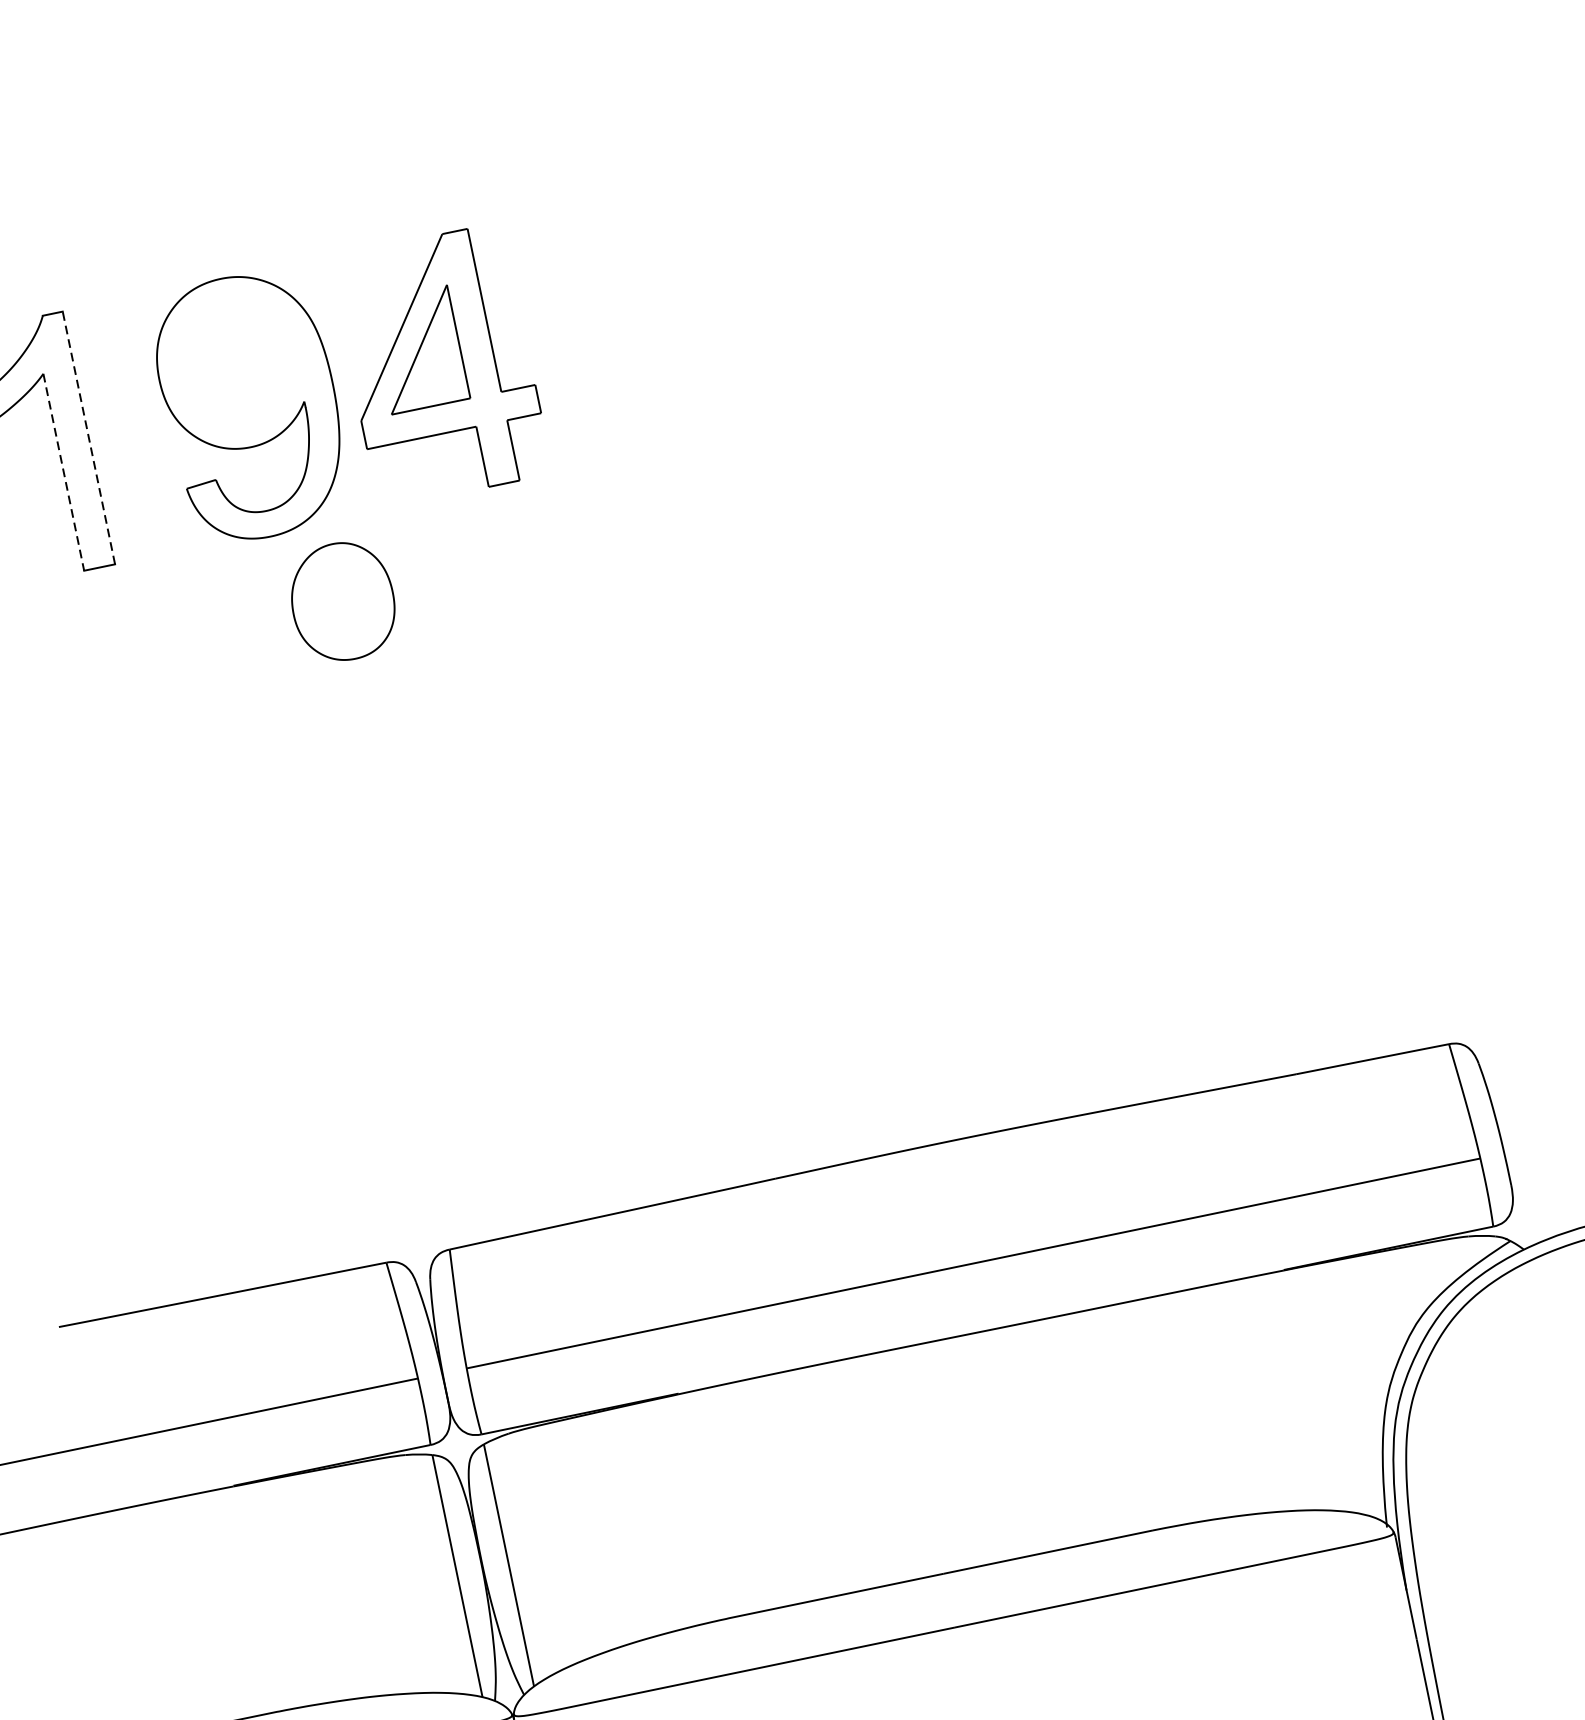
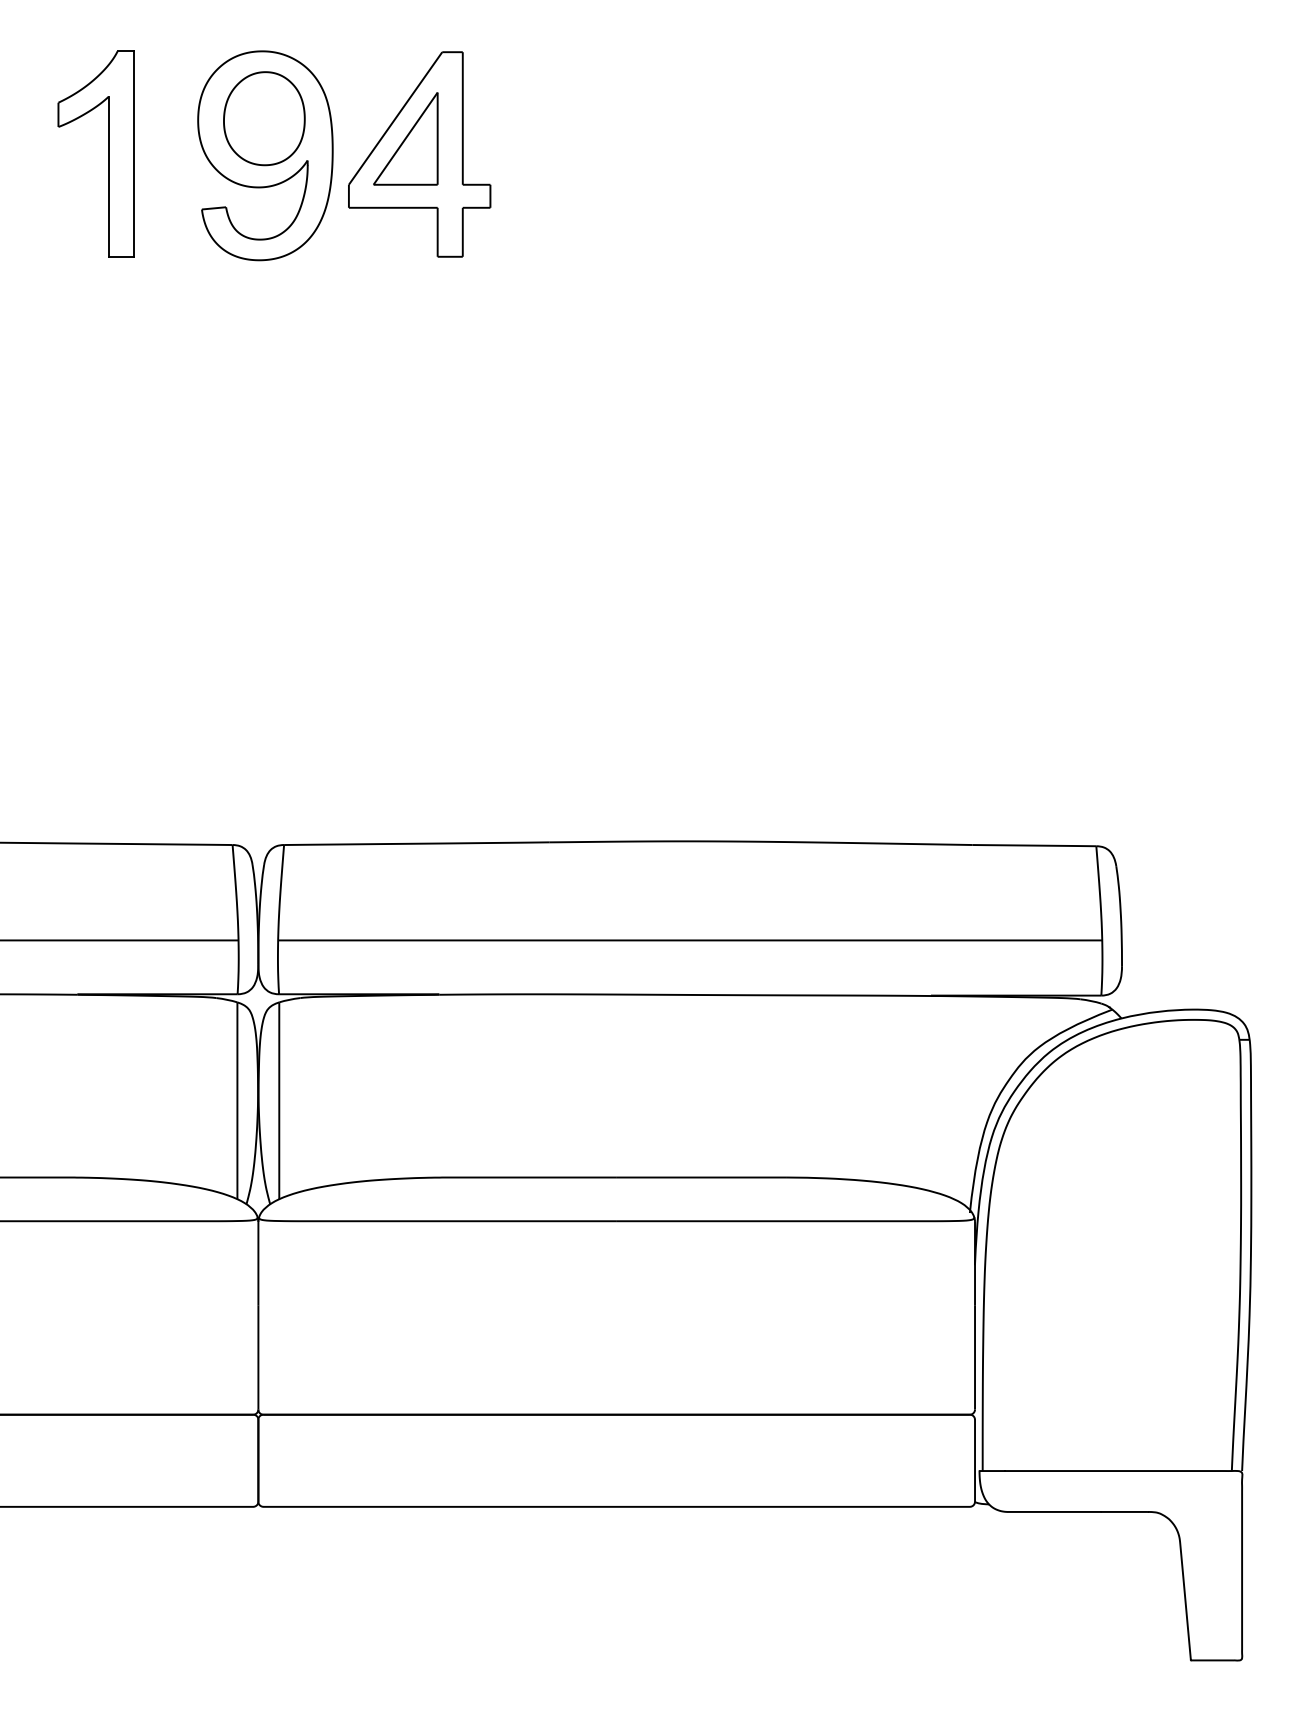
line: (88, 438) -> (133, 154), dashed -> solid
line: (63, 473) -> (108, 177), dashed -> solid
part: (342, 601) -> (264, 118), moved

